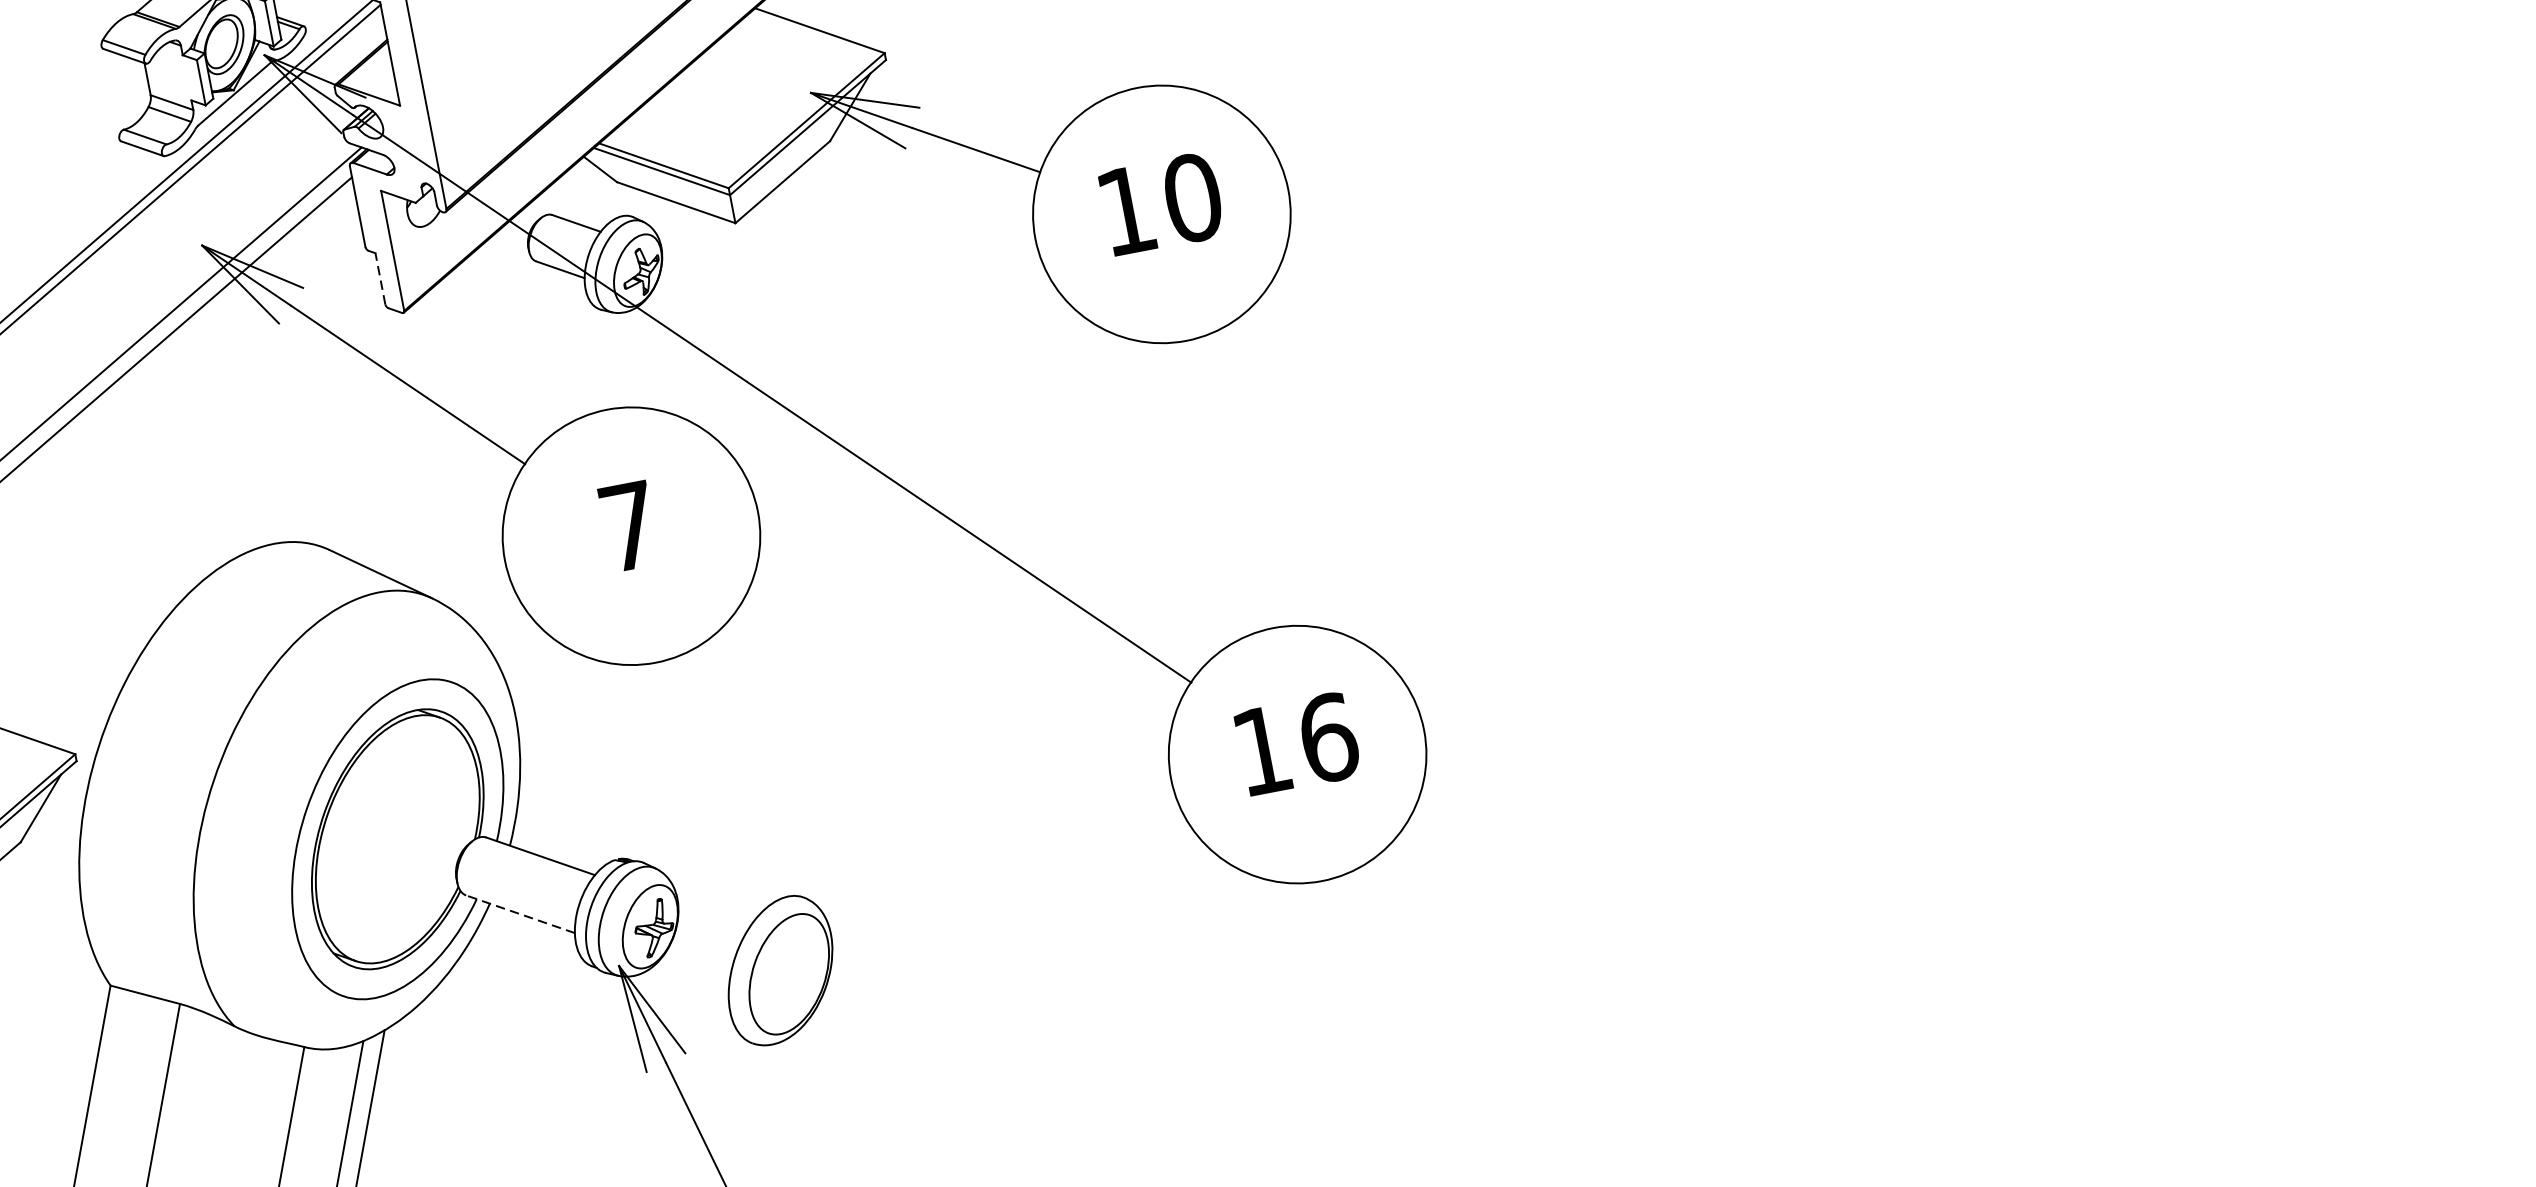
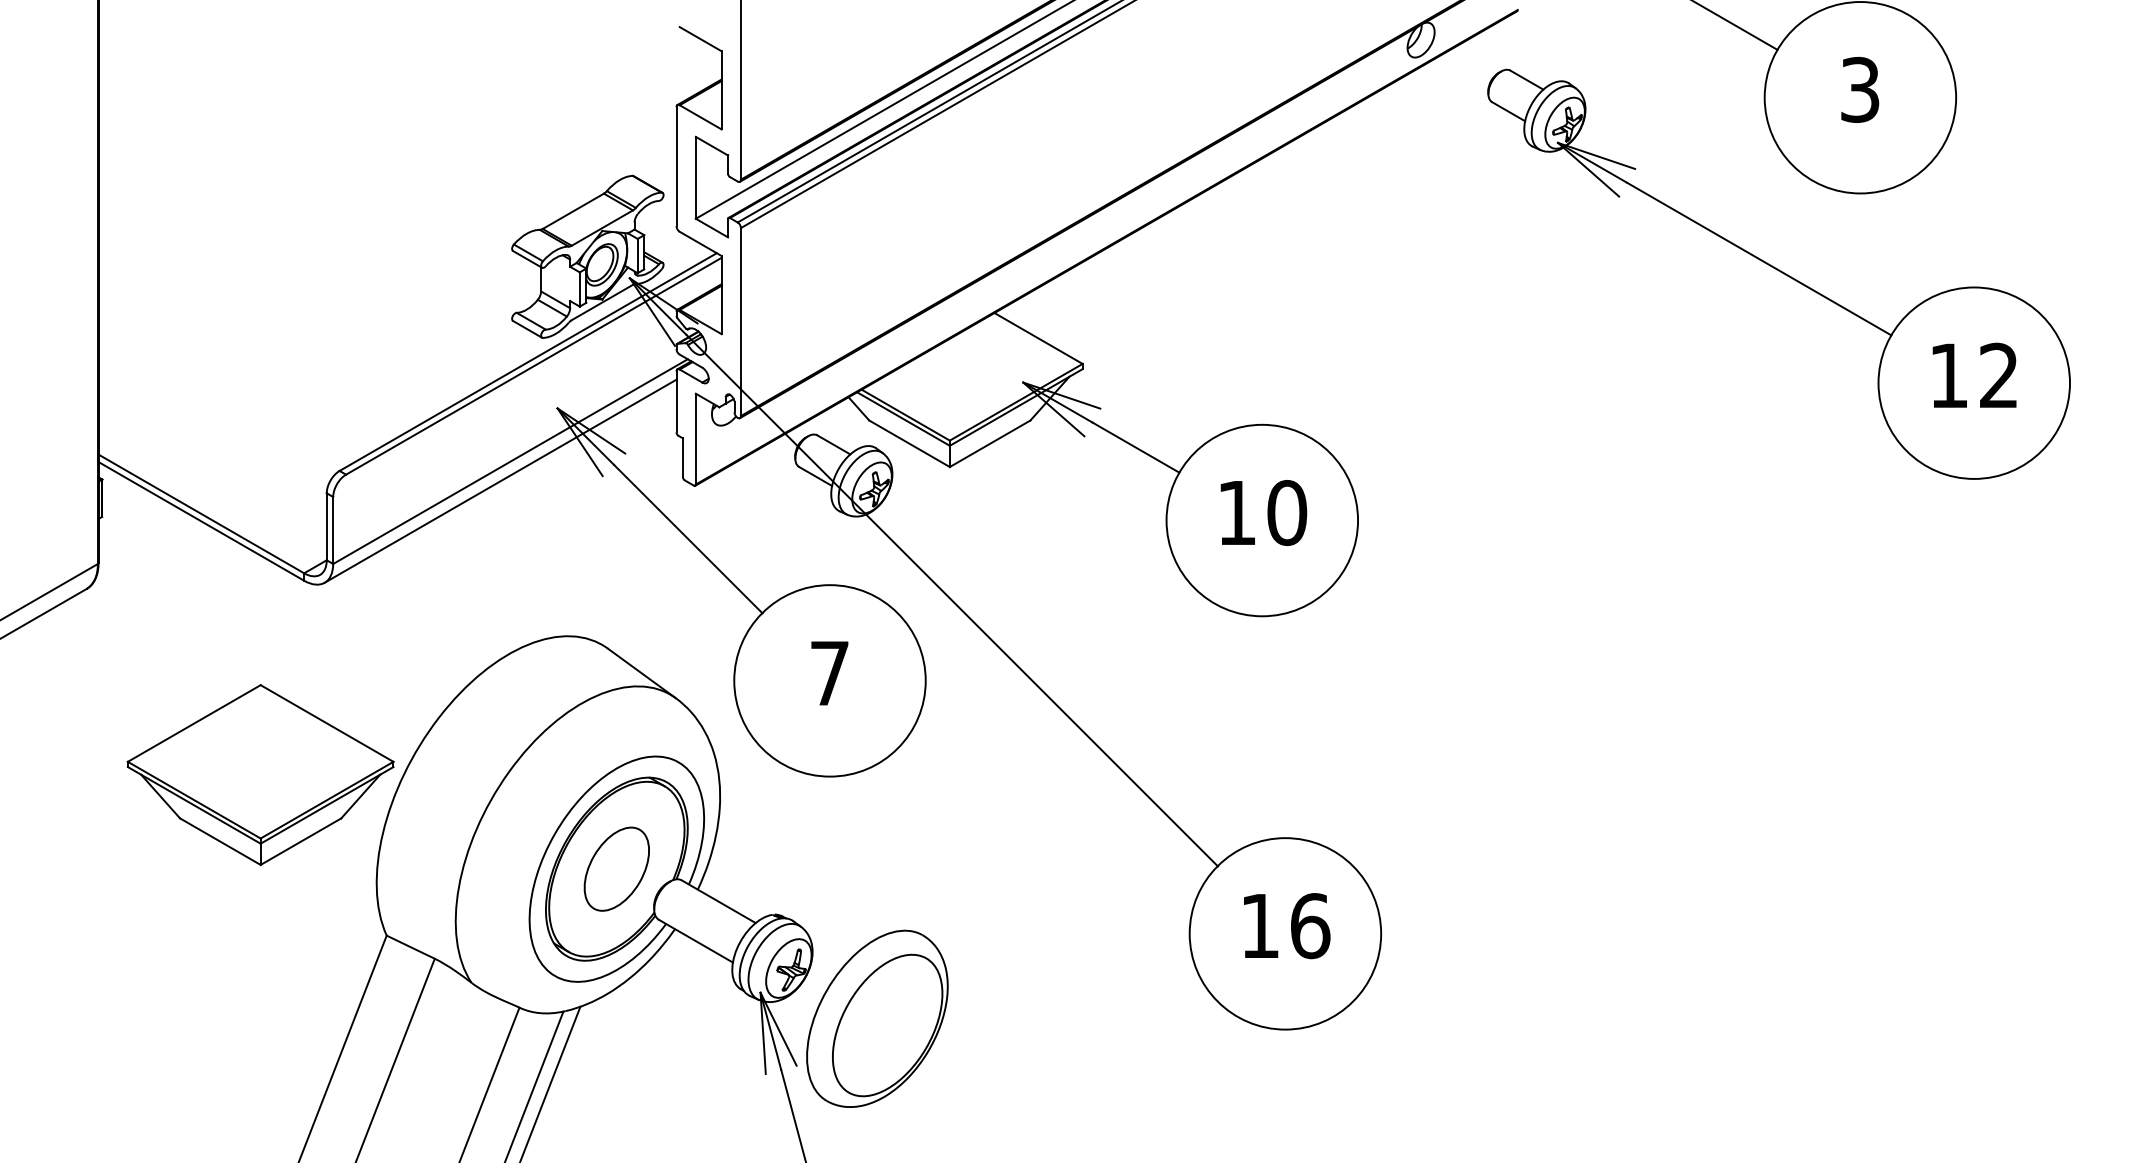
line: (379, 278) -> (682, 457), dashed -> solid
part: (397, 838) -> (616, 868), added
line: (520, 914) -> (695, 941), dashed -> solid
part: (780, 970) -> (877, 1018), size x1.67

